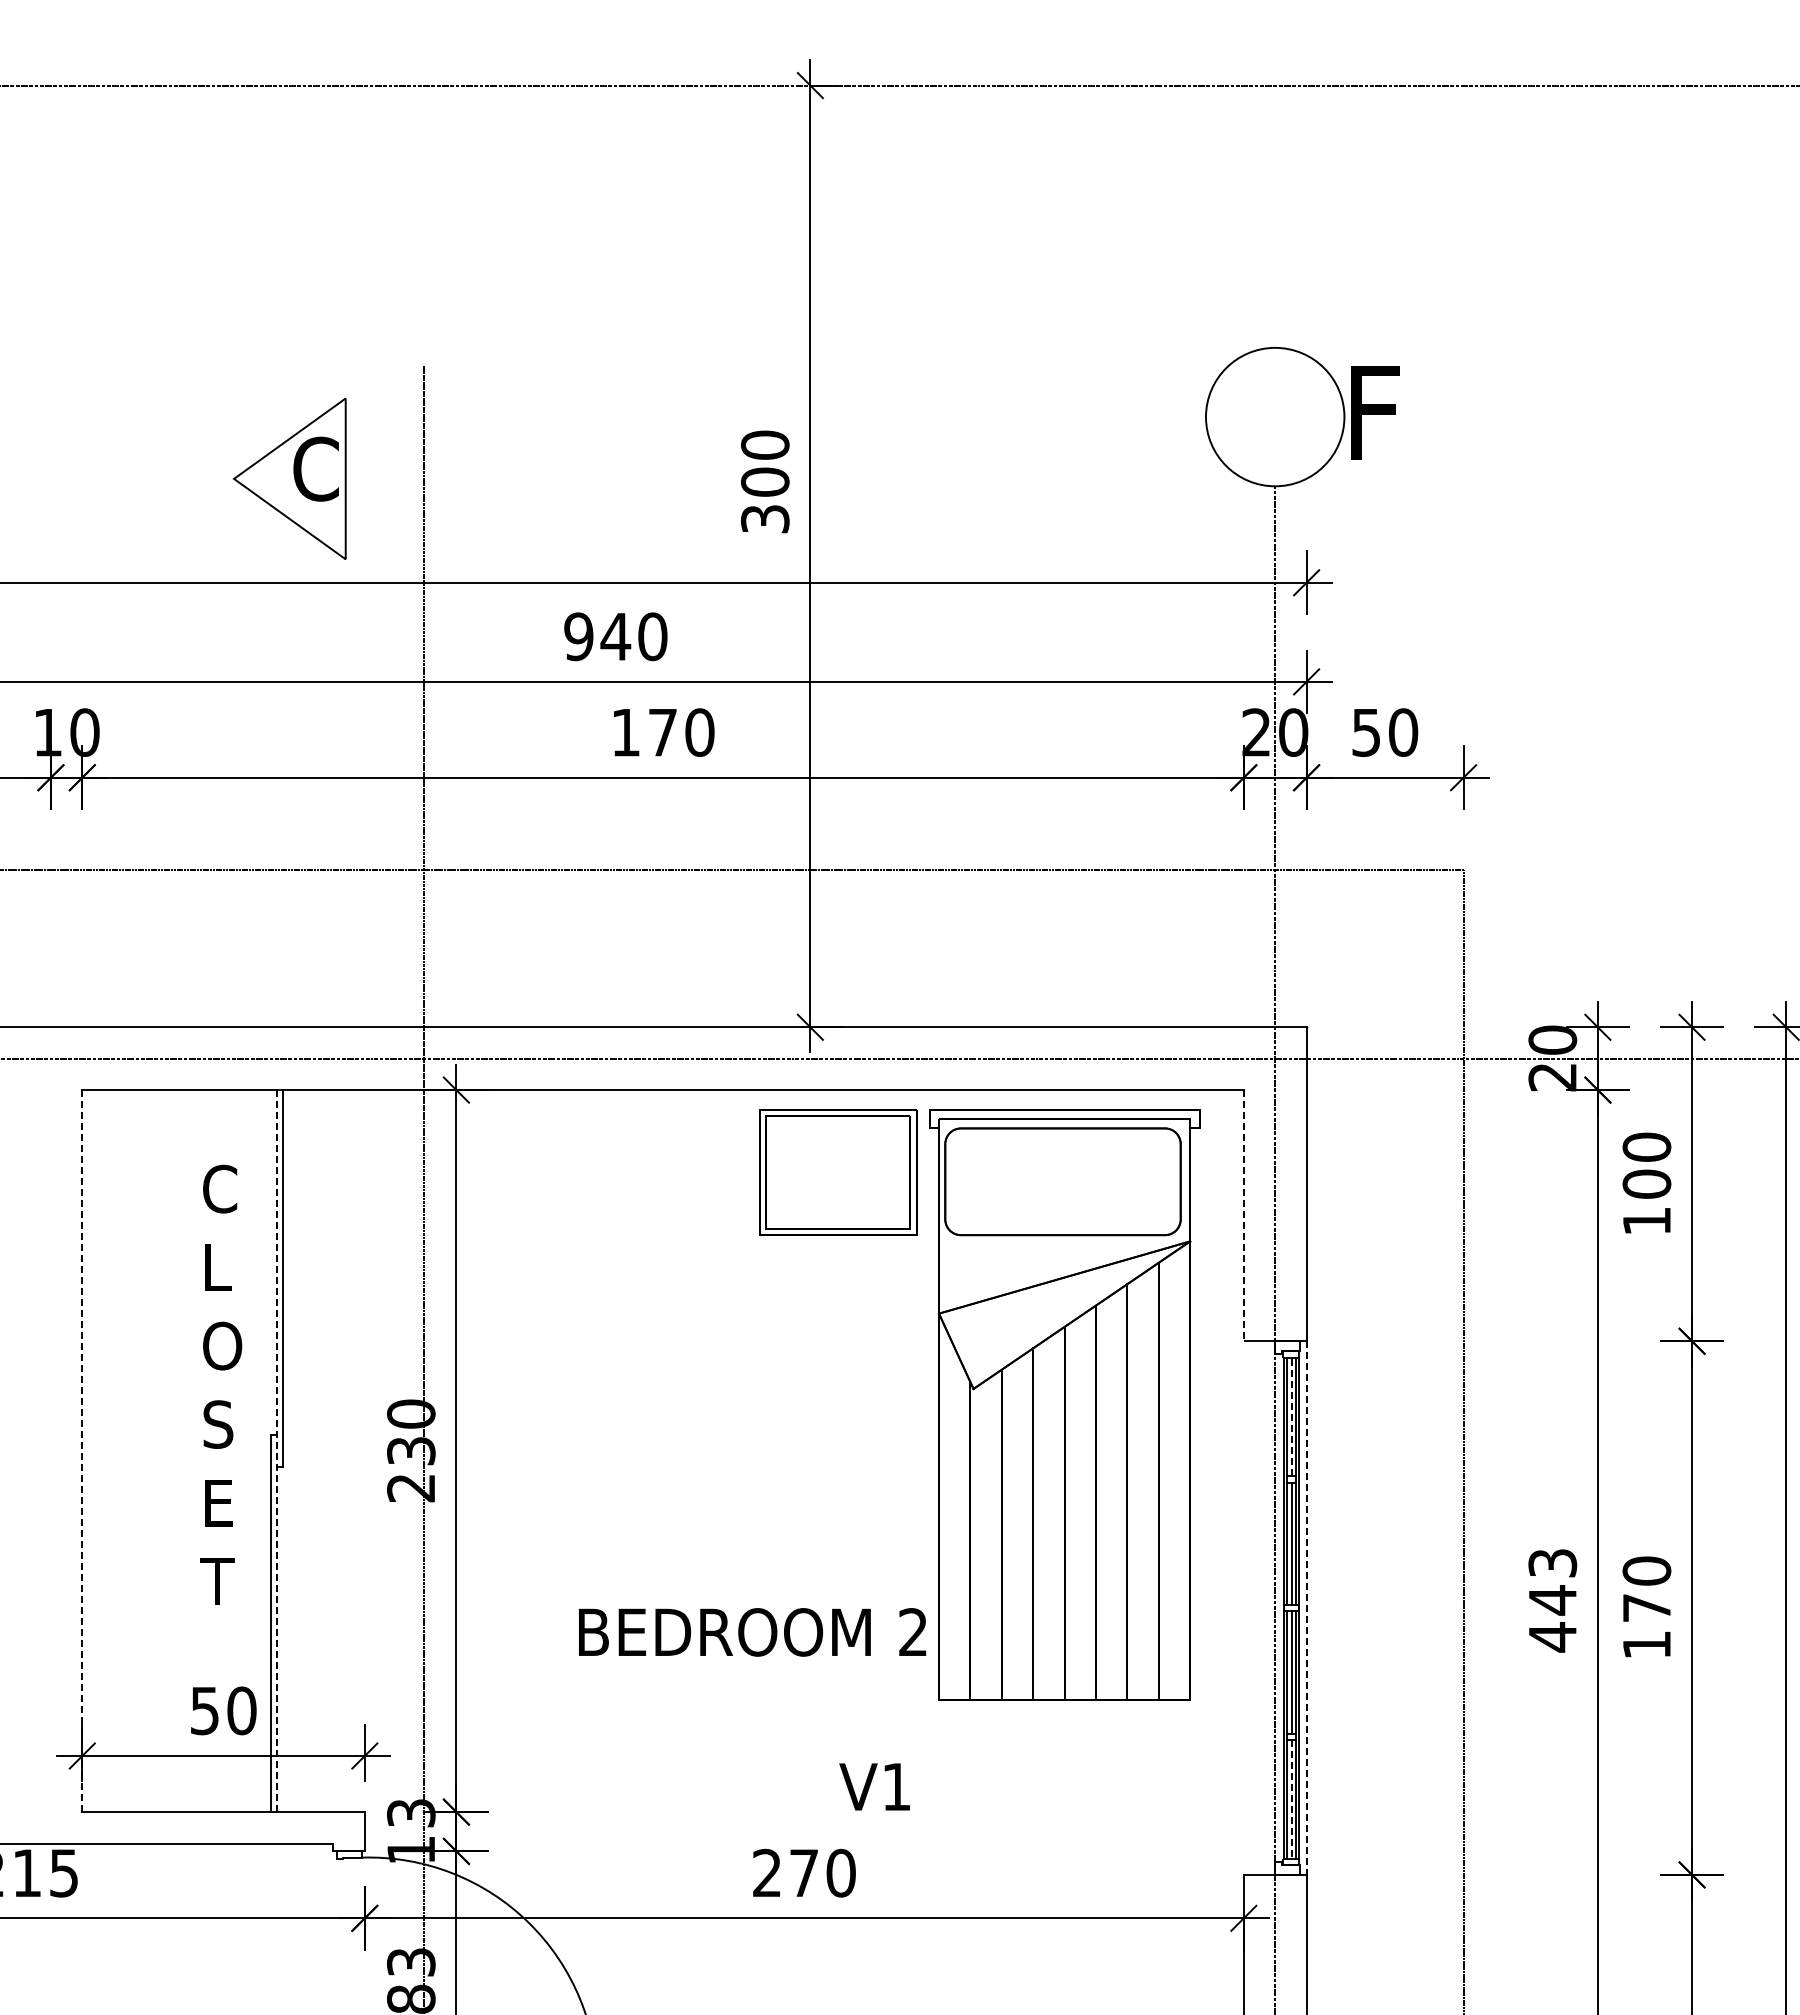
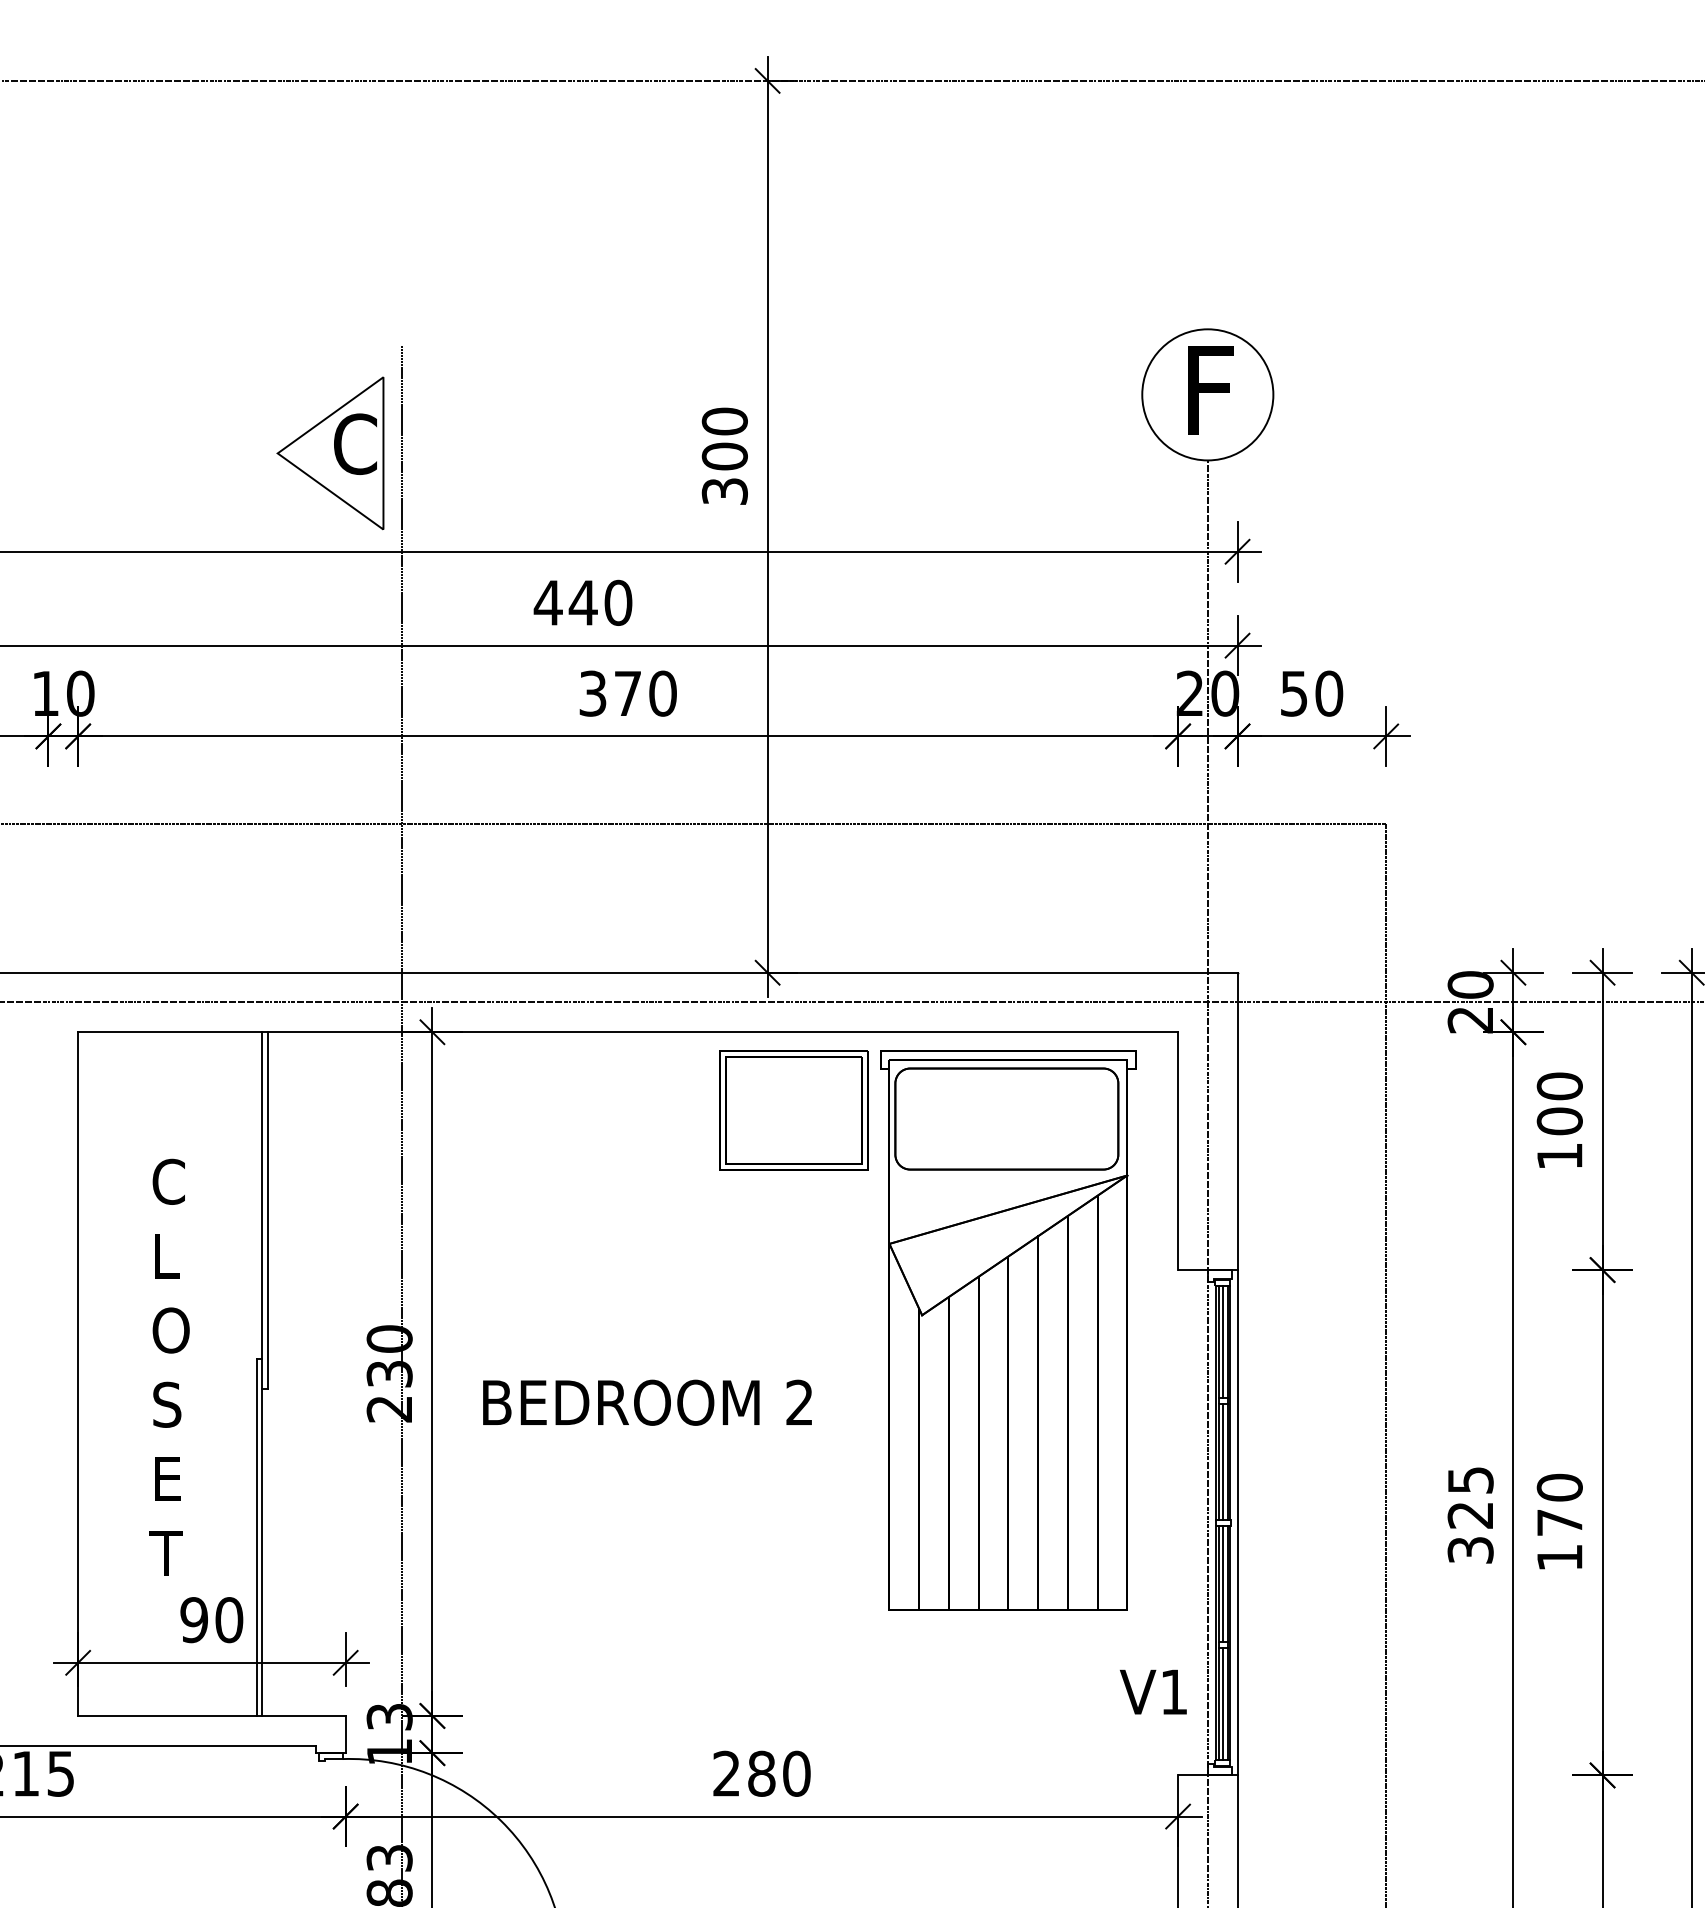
text: (1375, 412) -> (1210, 390), moved
part: (289, 478) -> (330, 453), moved
text: (578, 636) -> (548, 602), 940 -> 440
text: (625, 732) -> (592, 693), 170 -> 370
line: (1243, 1215) -> (1177, 1150), dashed -> solid
text: (221, 1384) -> (170, 1366), moved
line: (1291, 1416) -> (1223, 1341), dashed -> solid
line: (82, 1450) -> (78, 1373), dashed -> solid
line: (276, 1450) -> (262, 1373), dashed -> solid
text: (1552, 1600) -> (1470, 1515), 443 -> 325
line: (1306, 1608) -> (1237, 1523), dashed -> solid
text: (752, 1632) -> (647, 1402), moved
text: (204, 1710) -> (193, 1619), 50 -> 90
text: (874, 1786) -> (1153, 1691), moved
line: (1291, 1799) -> (1223, 1704), dashed -> solid
text: (803, 1872) -> (761, 1773), 270 -> 280

